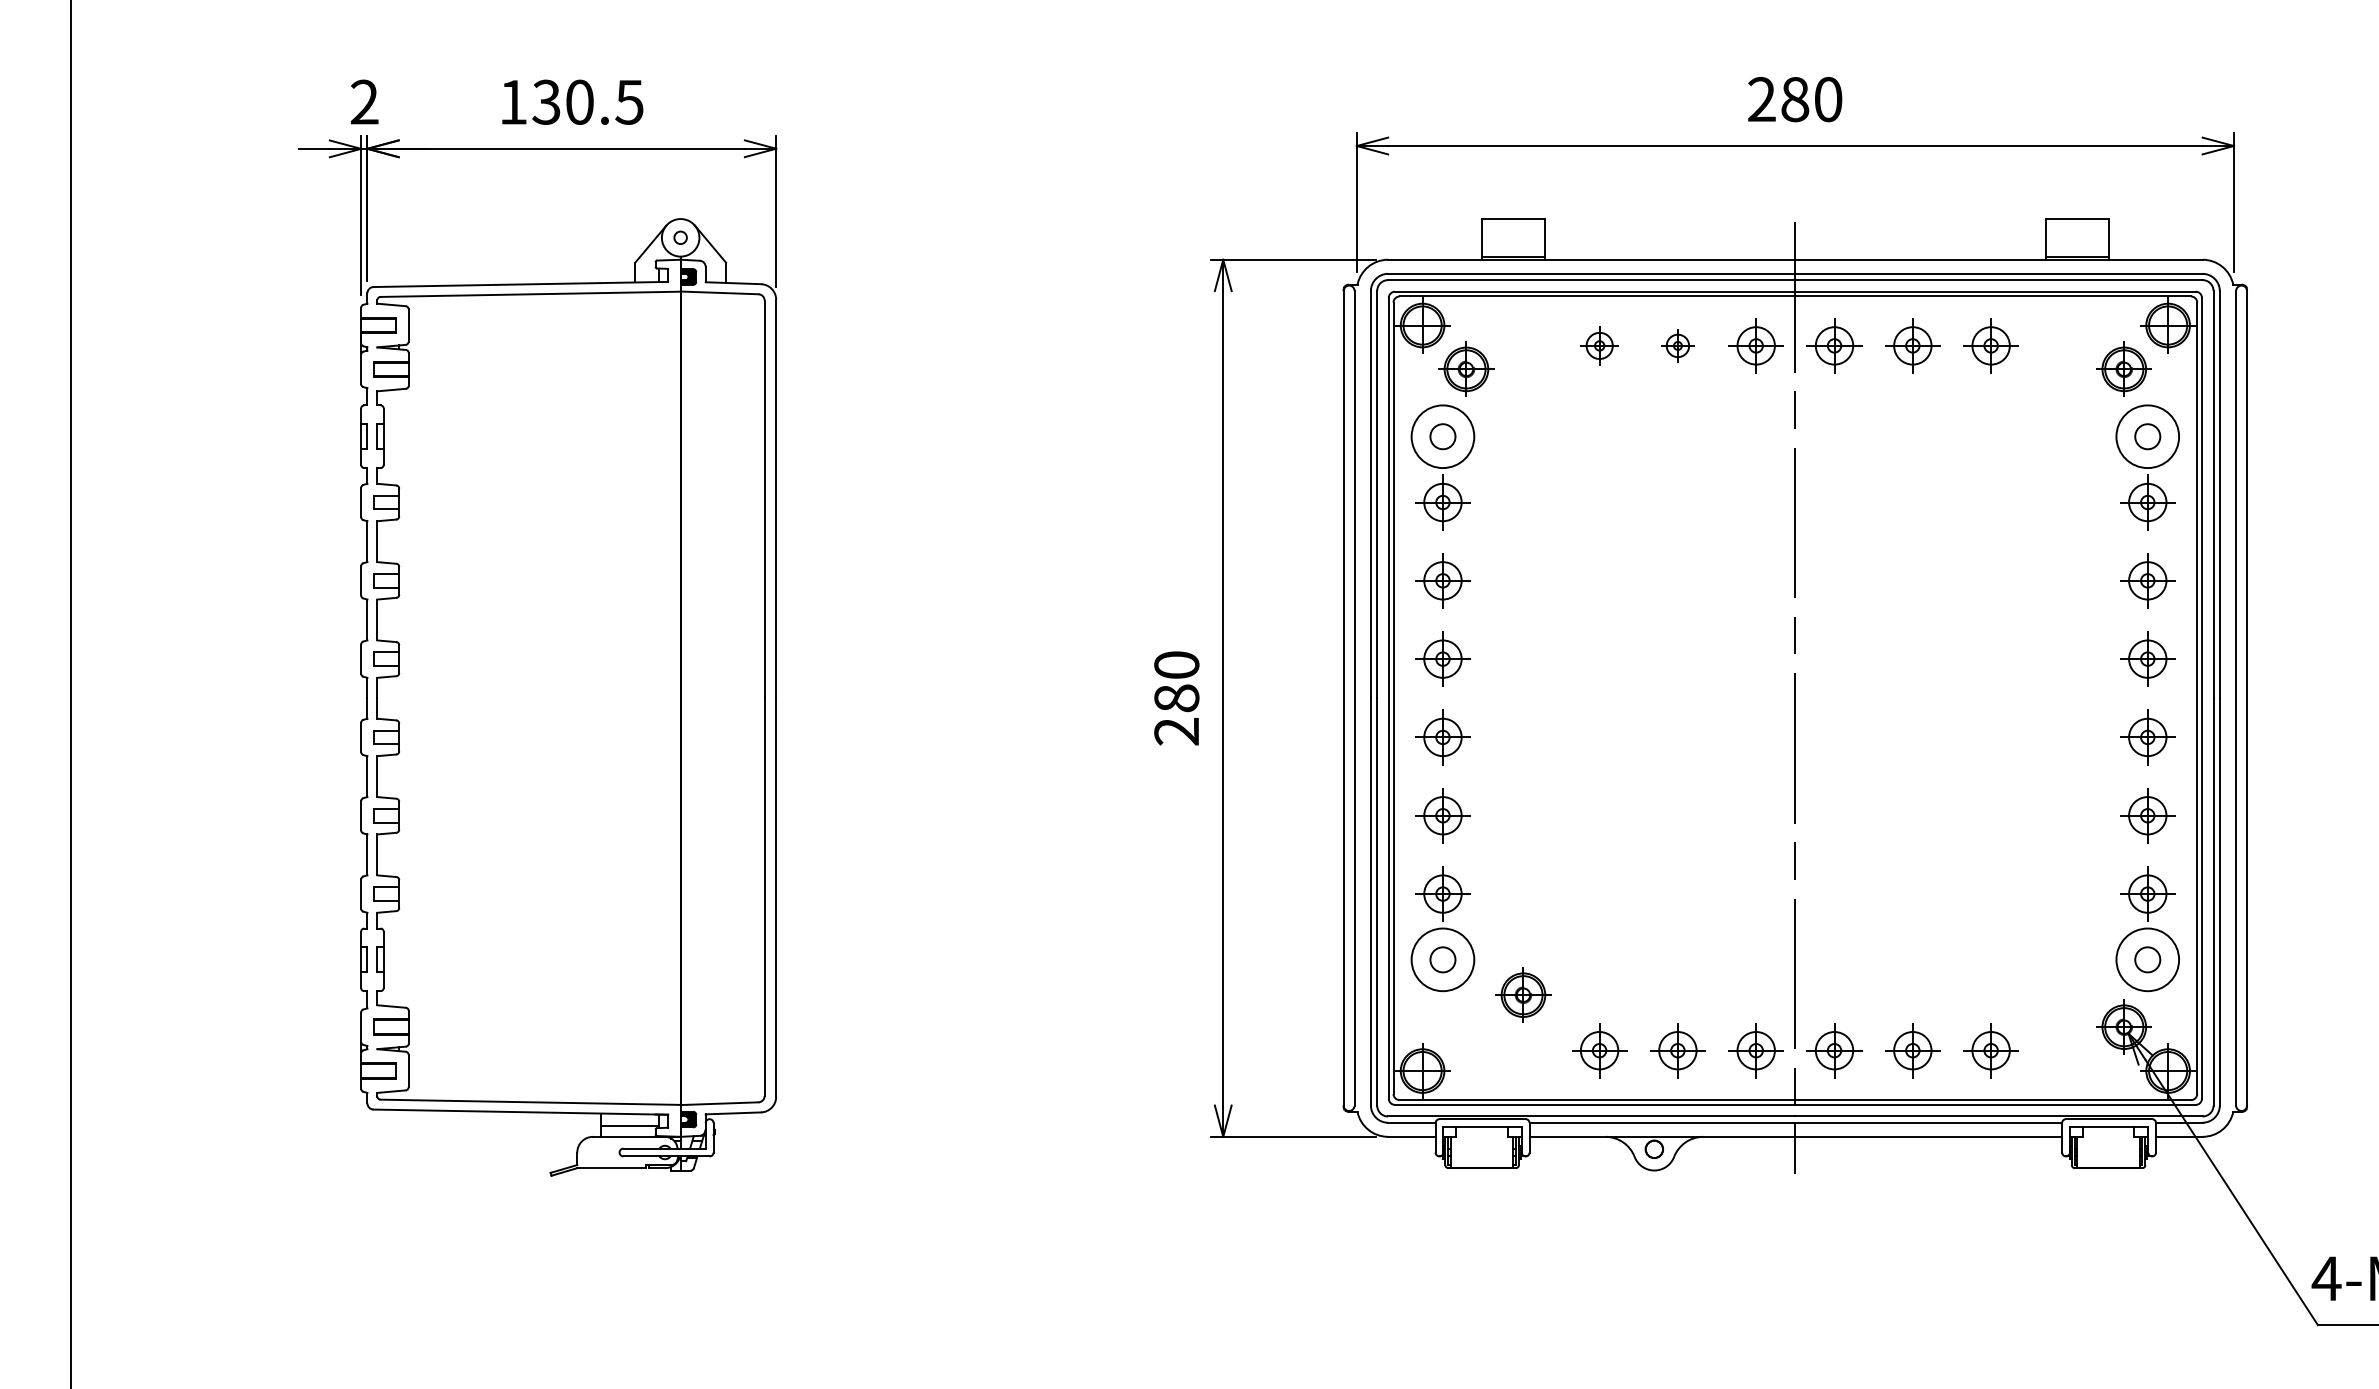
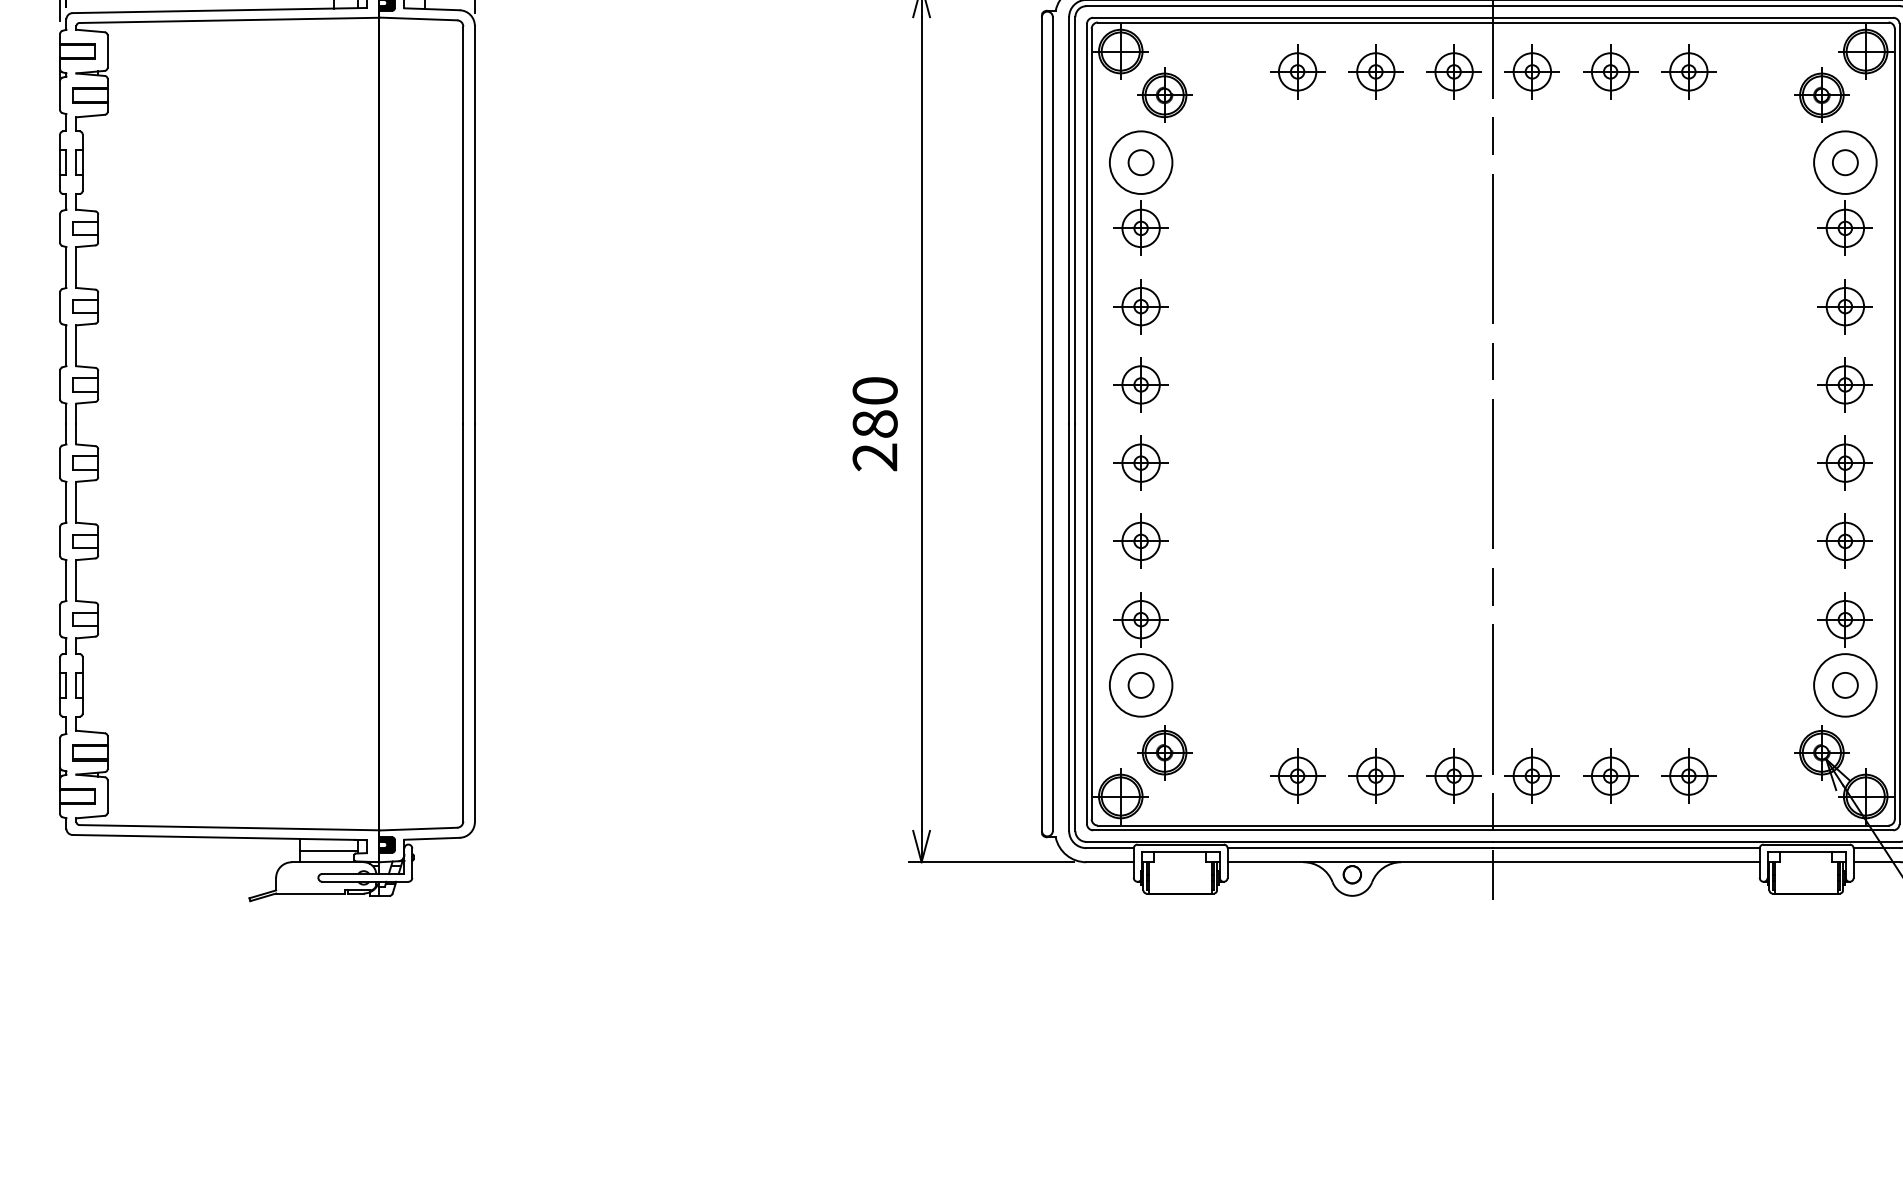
part: (1599, 345) -> (1297, 71), size x1.43
part: (1677, 345) -> (1375, 71), size x1.67
part: (1523, 994) -> (1164, 751), moved

